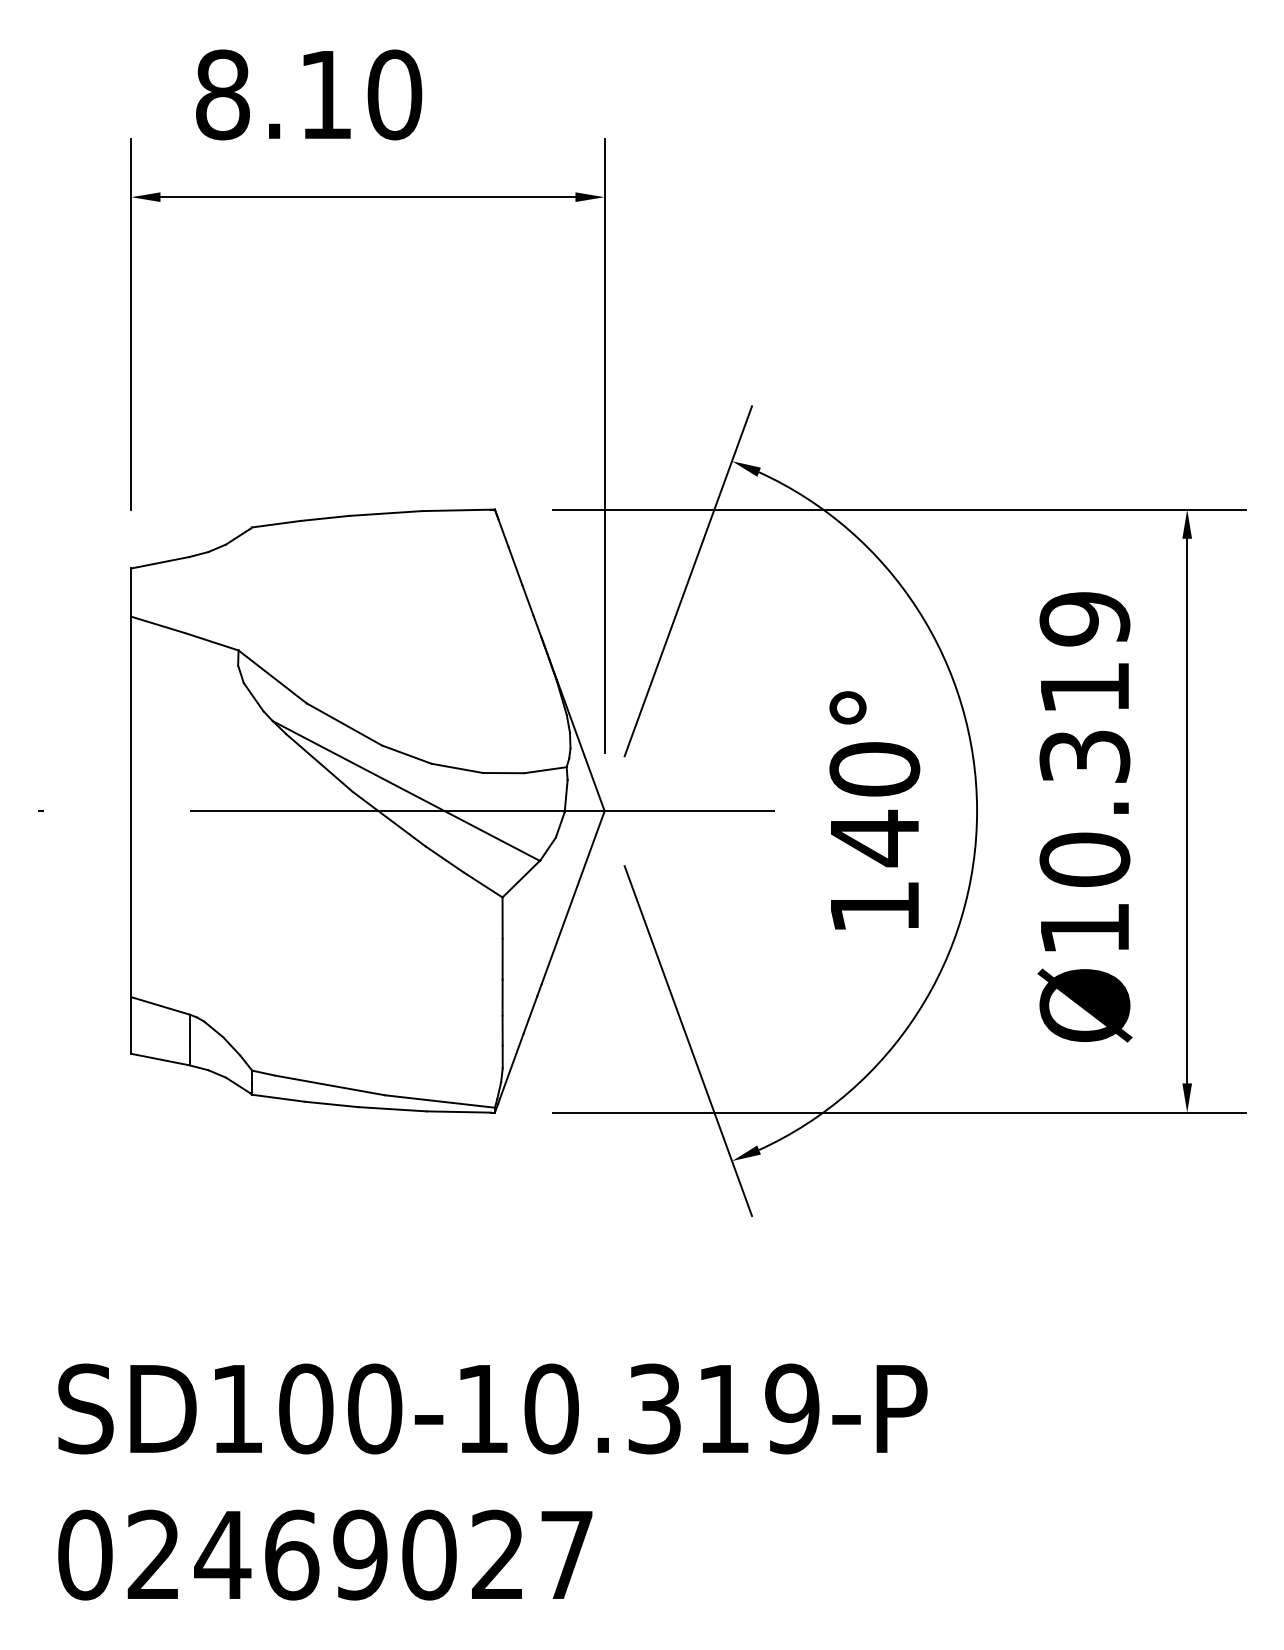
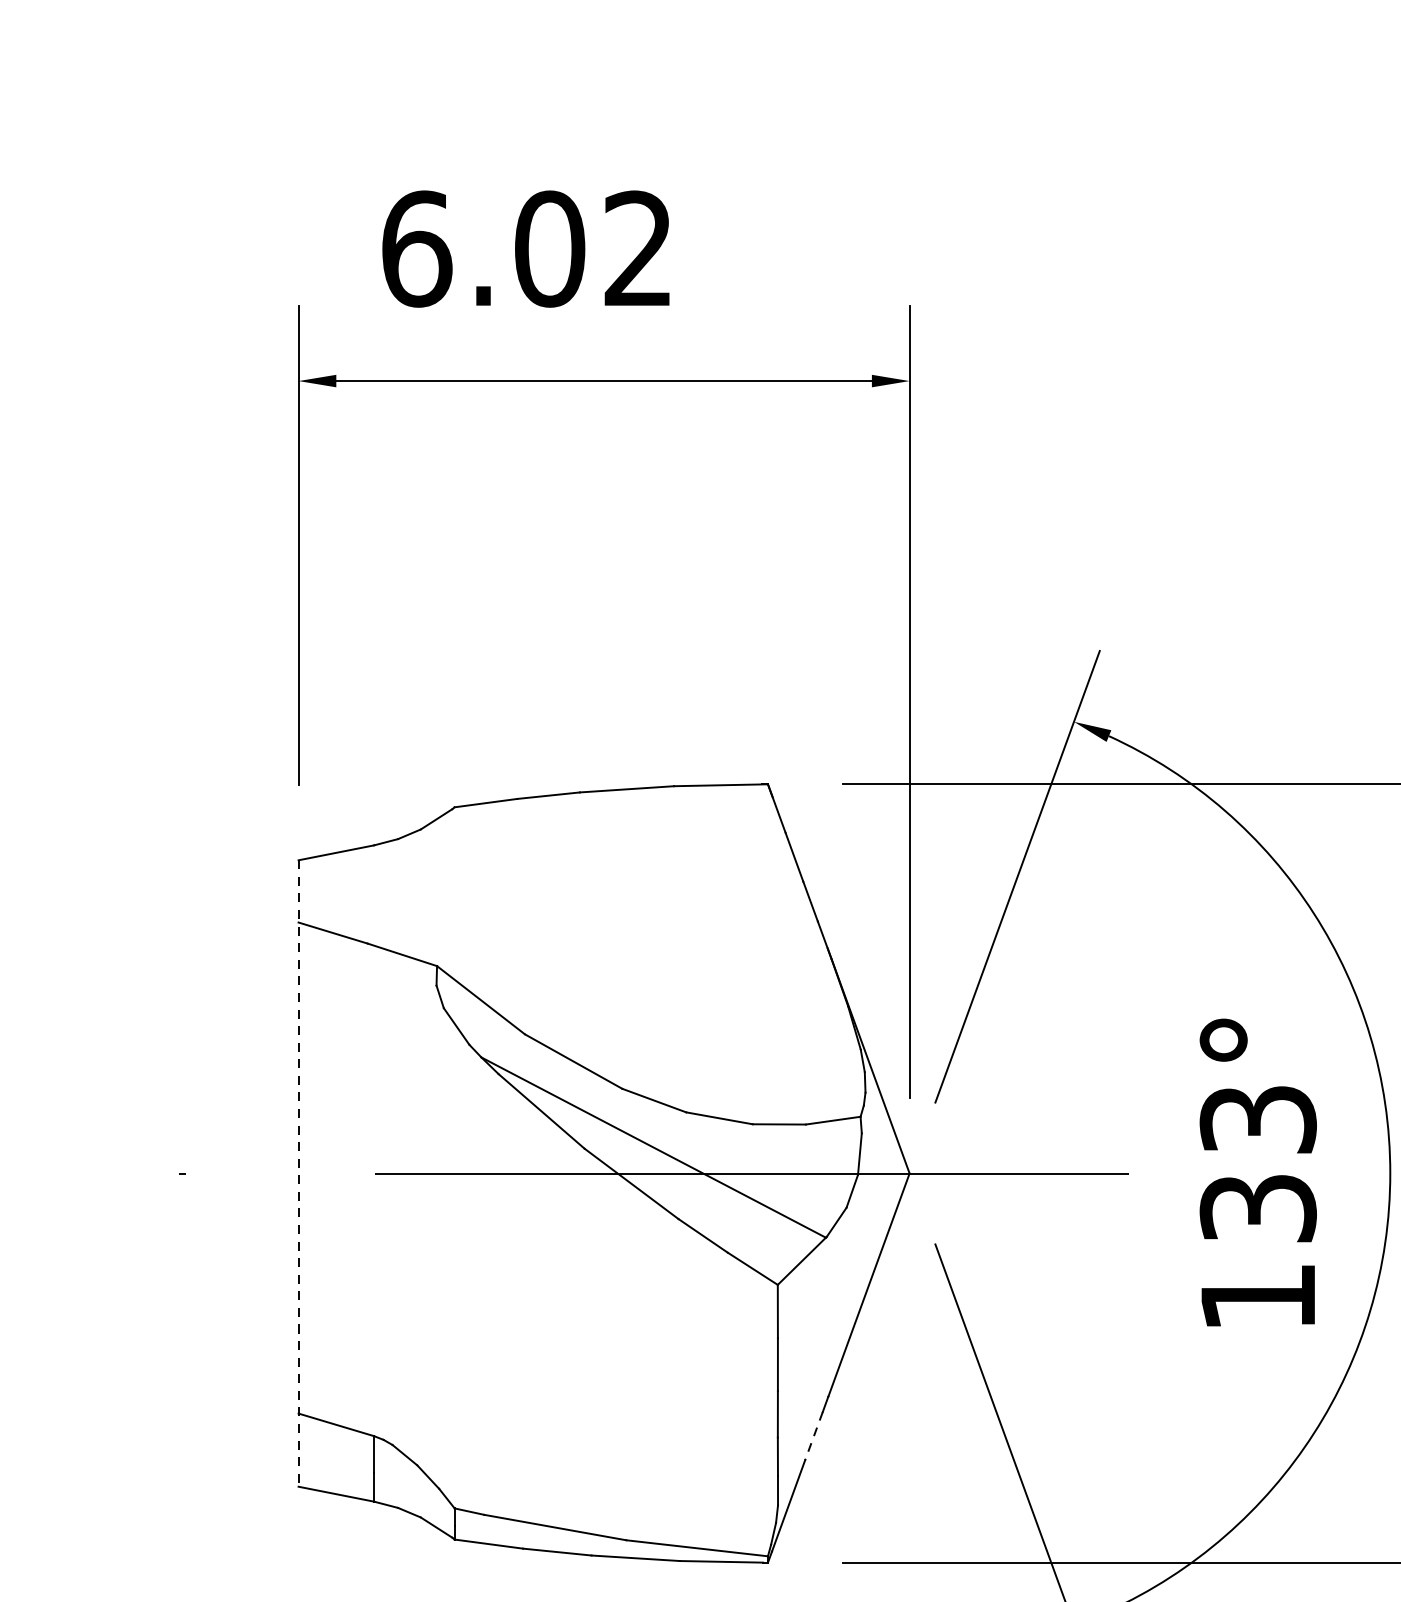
text: (309, 94) -> (528, 248), 8.10 -> 6.02
text: (874, 804) -> (1257, 1164), 140° -> 133°
line: (131, 811) -> (298, 1173), solid -> dashed
line: (530, 1014) -> (813, 1435), solid -> dashed

